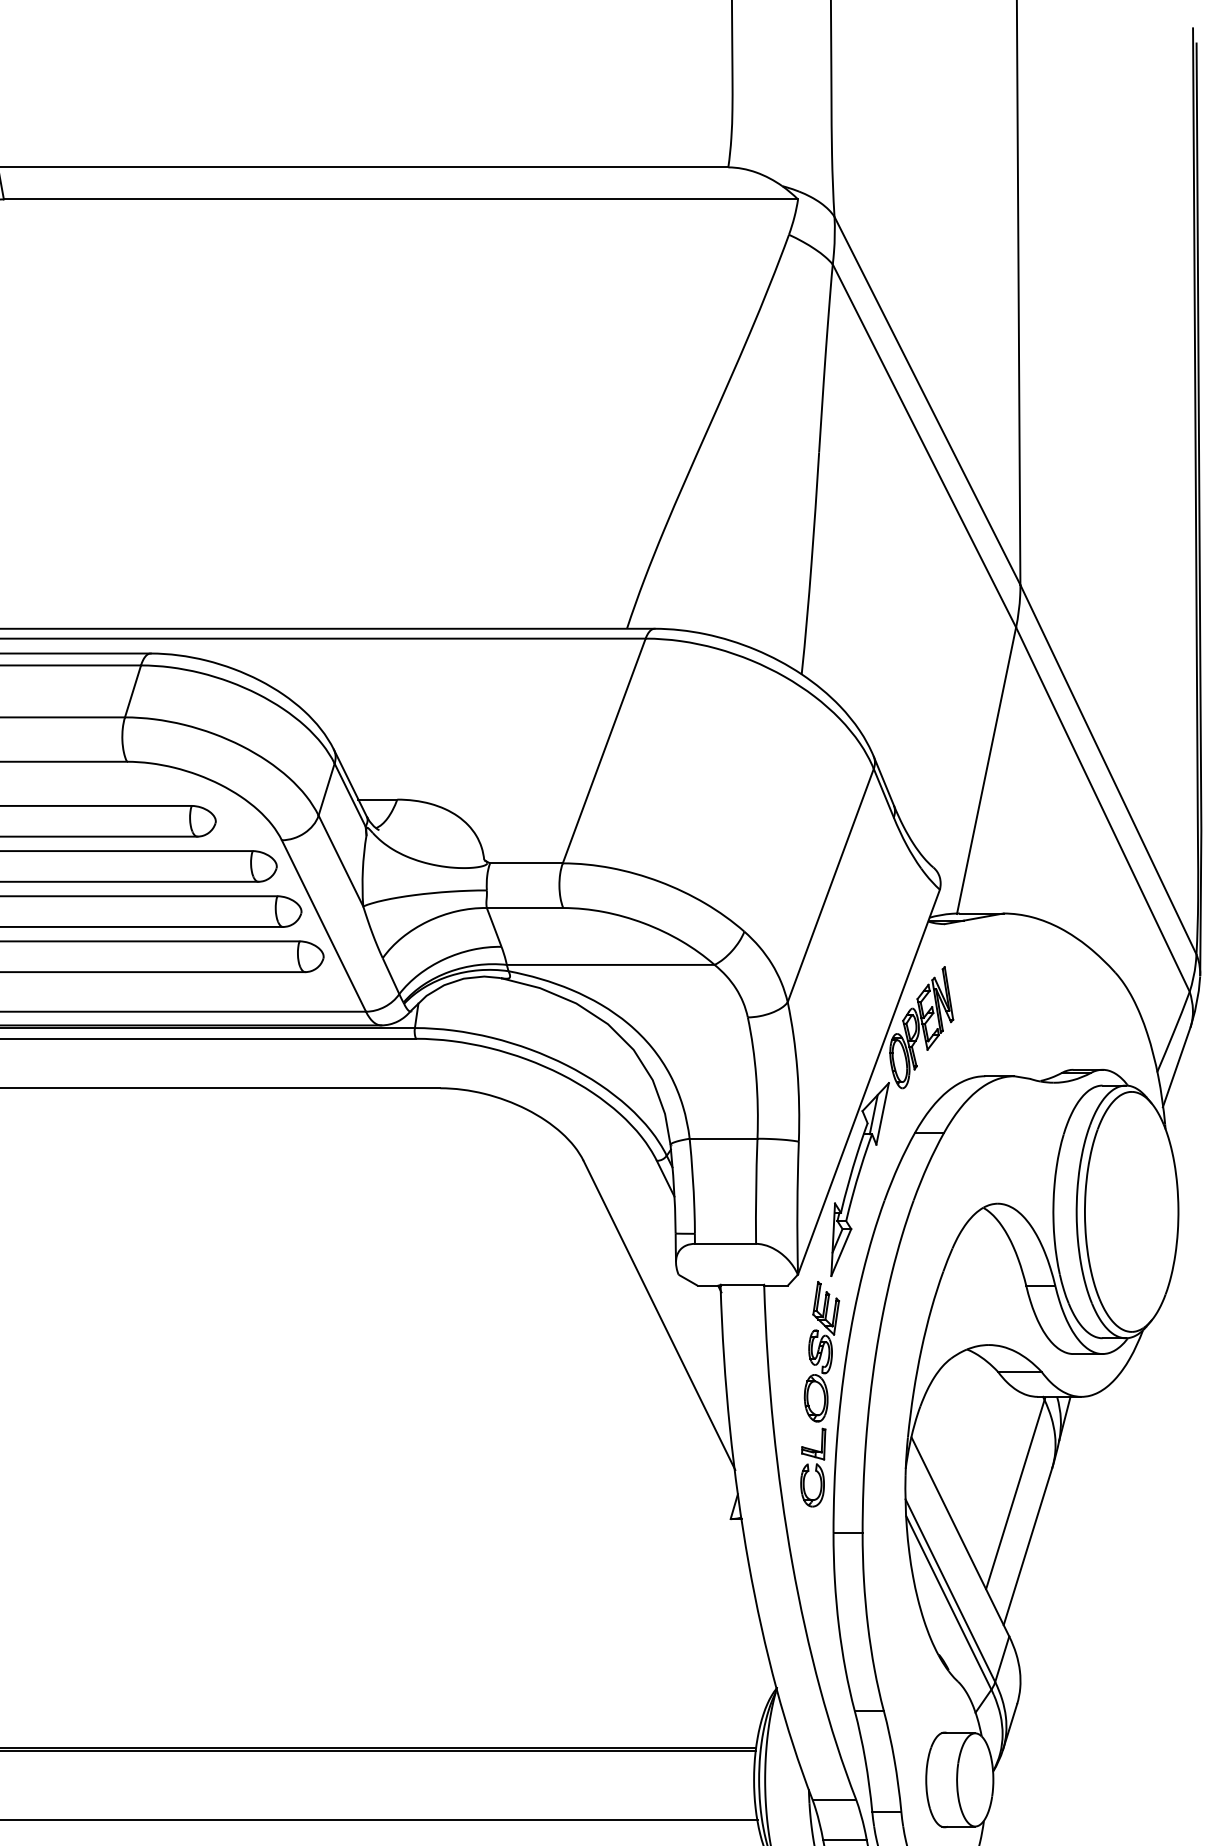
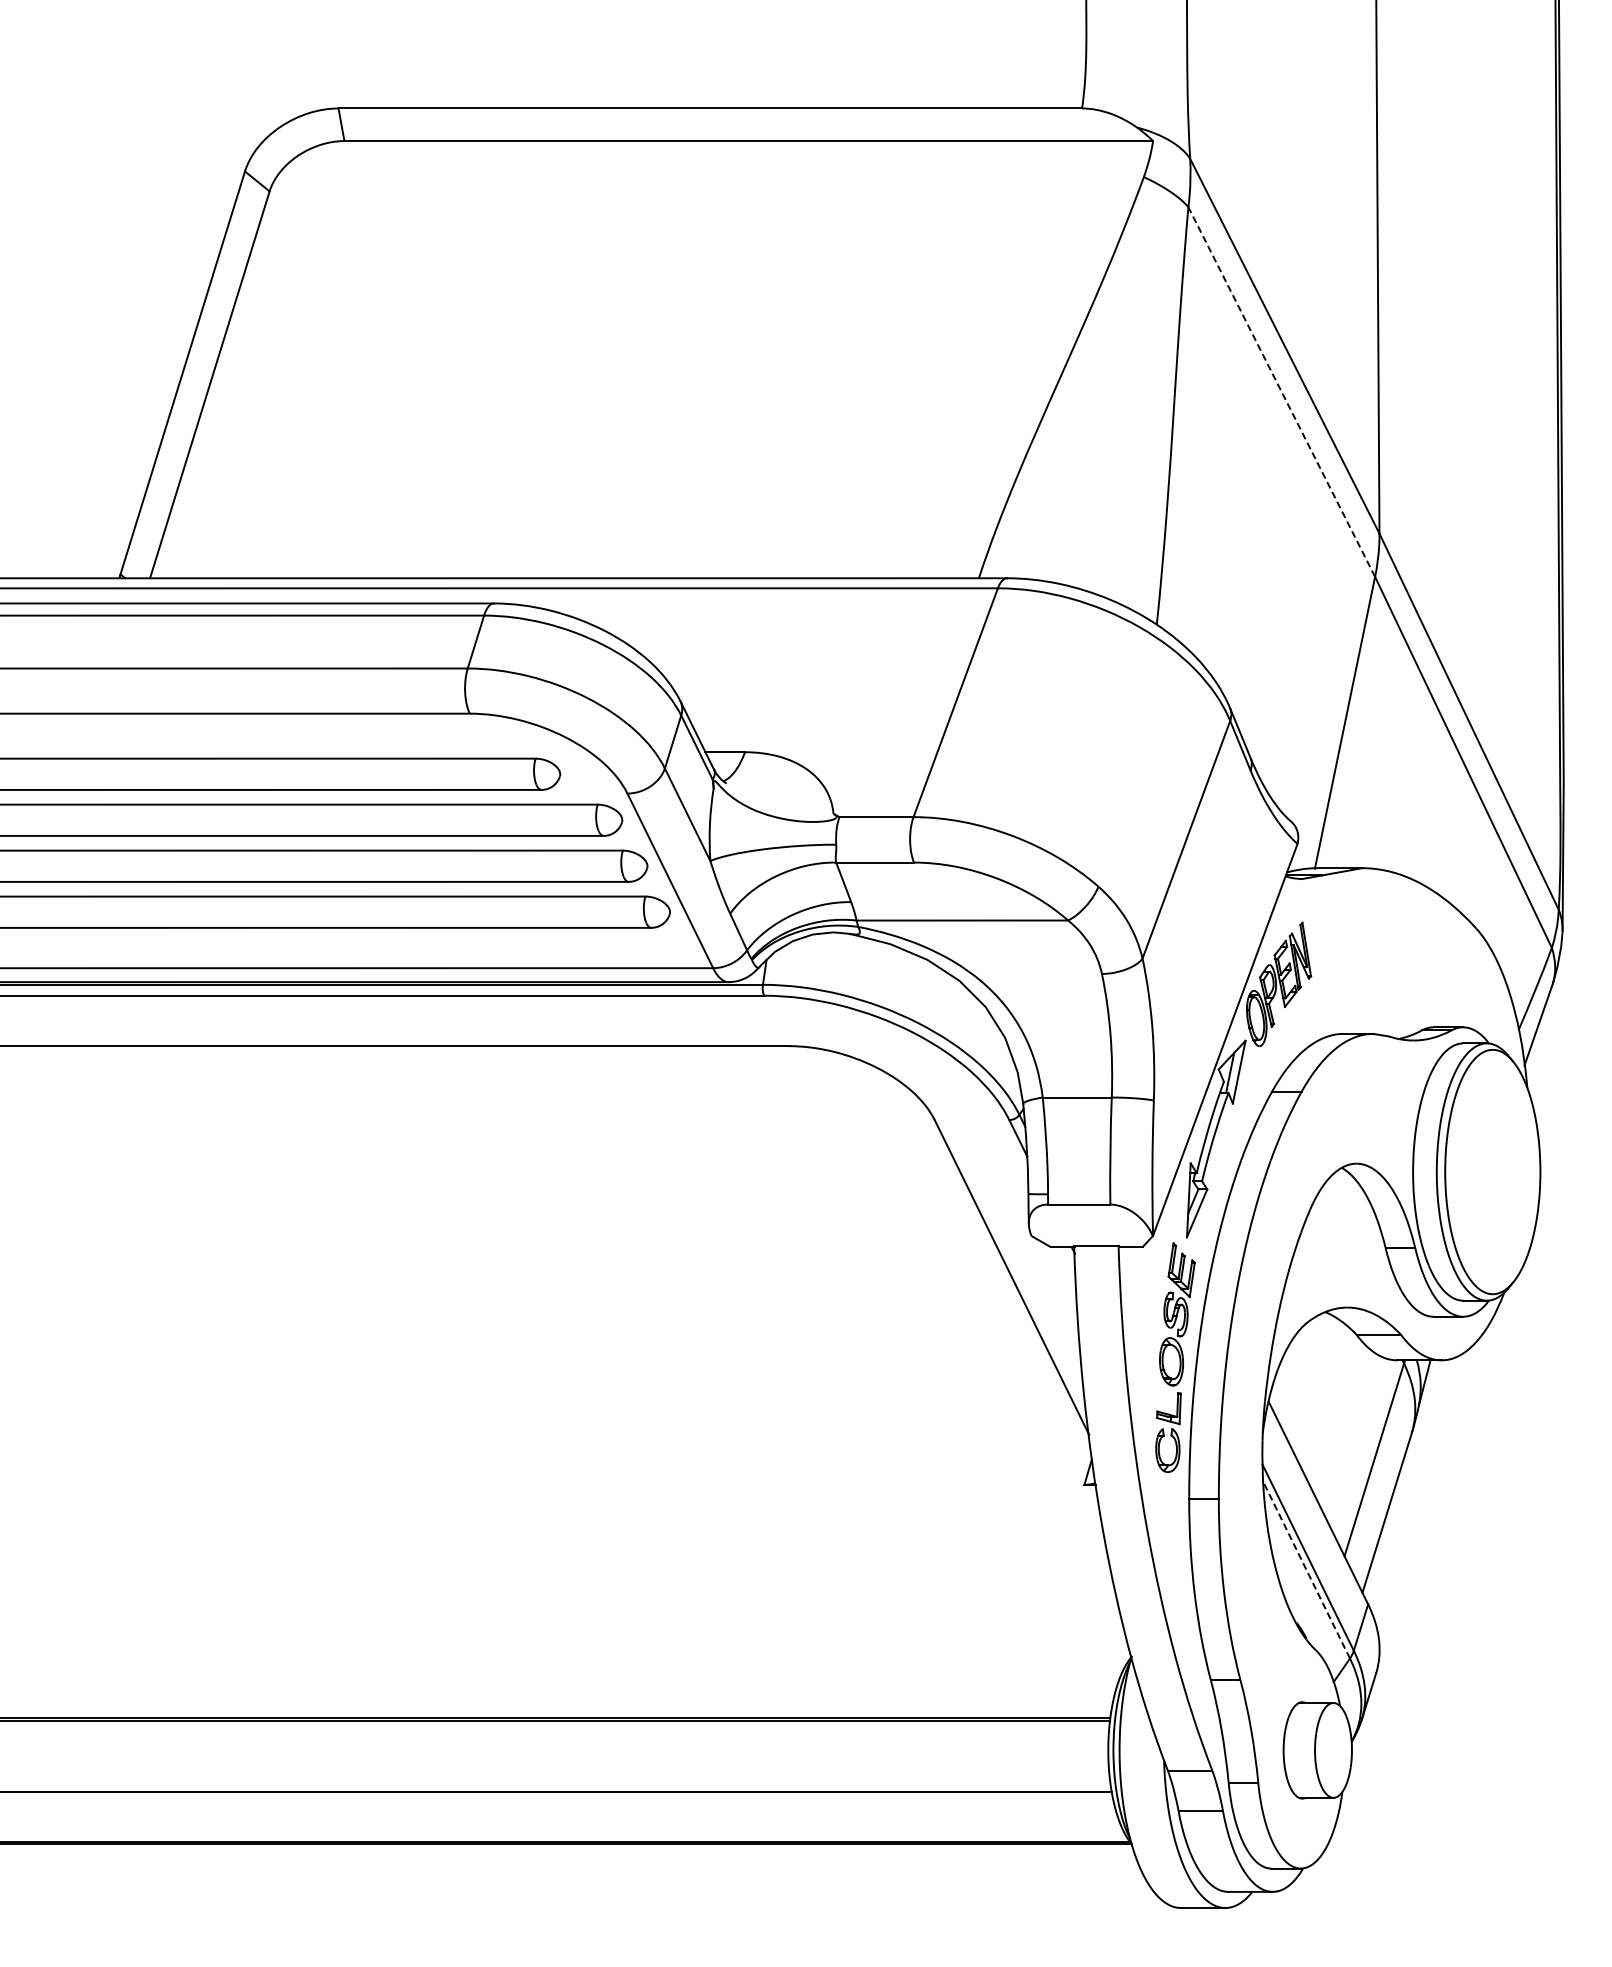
line: (924, 445) -> (1281, 391), solid -> dashed
line: (948, 1602) -> (1306, 1569), solid -> dashed

